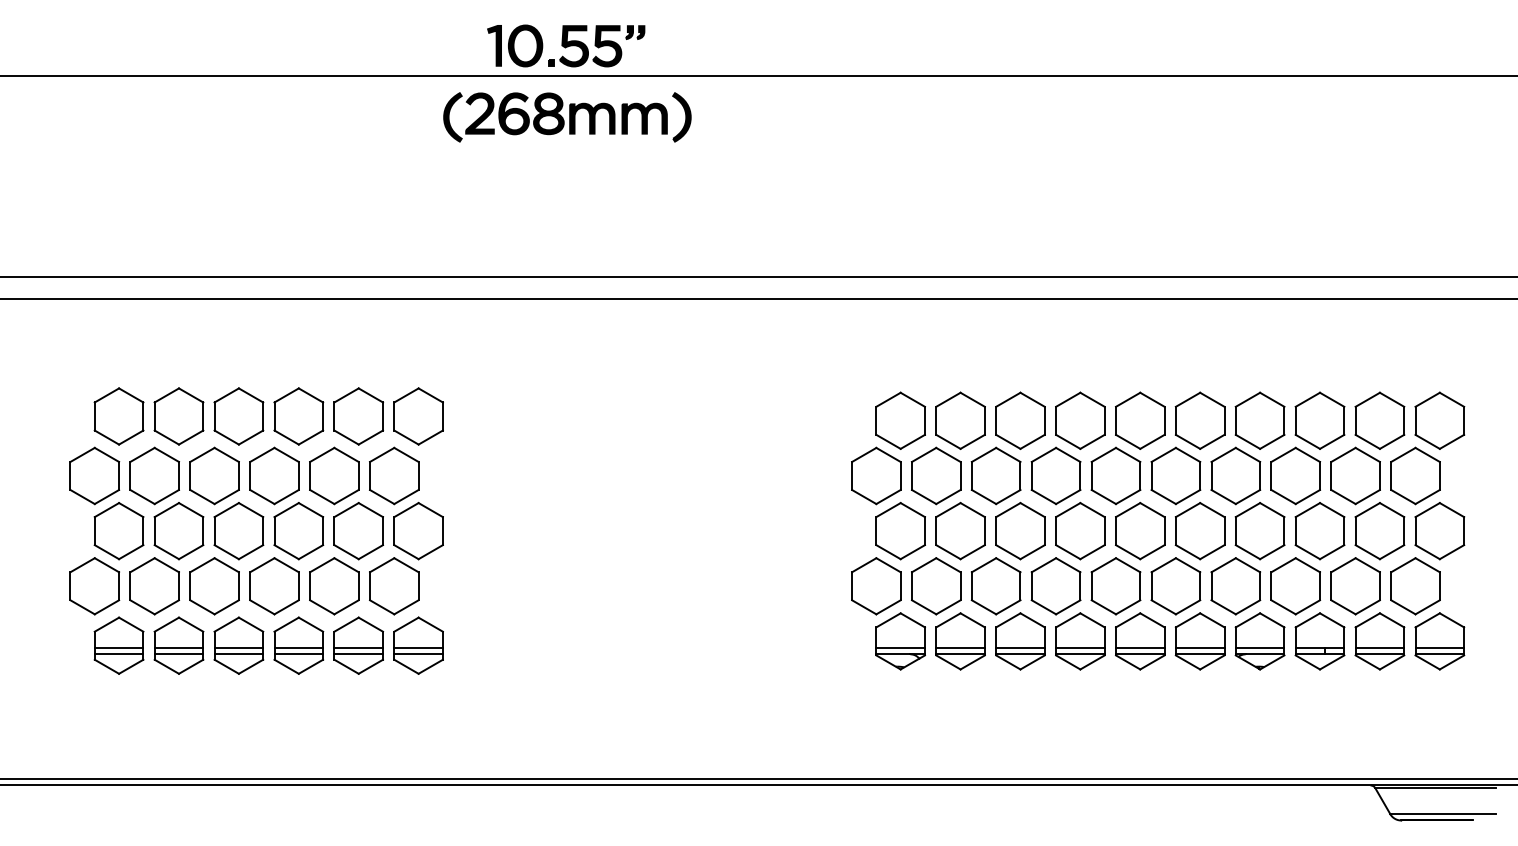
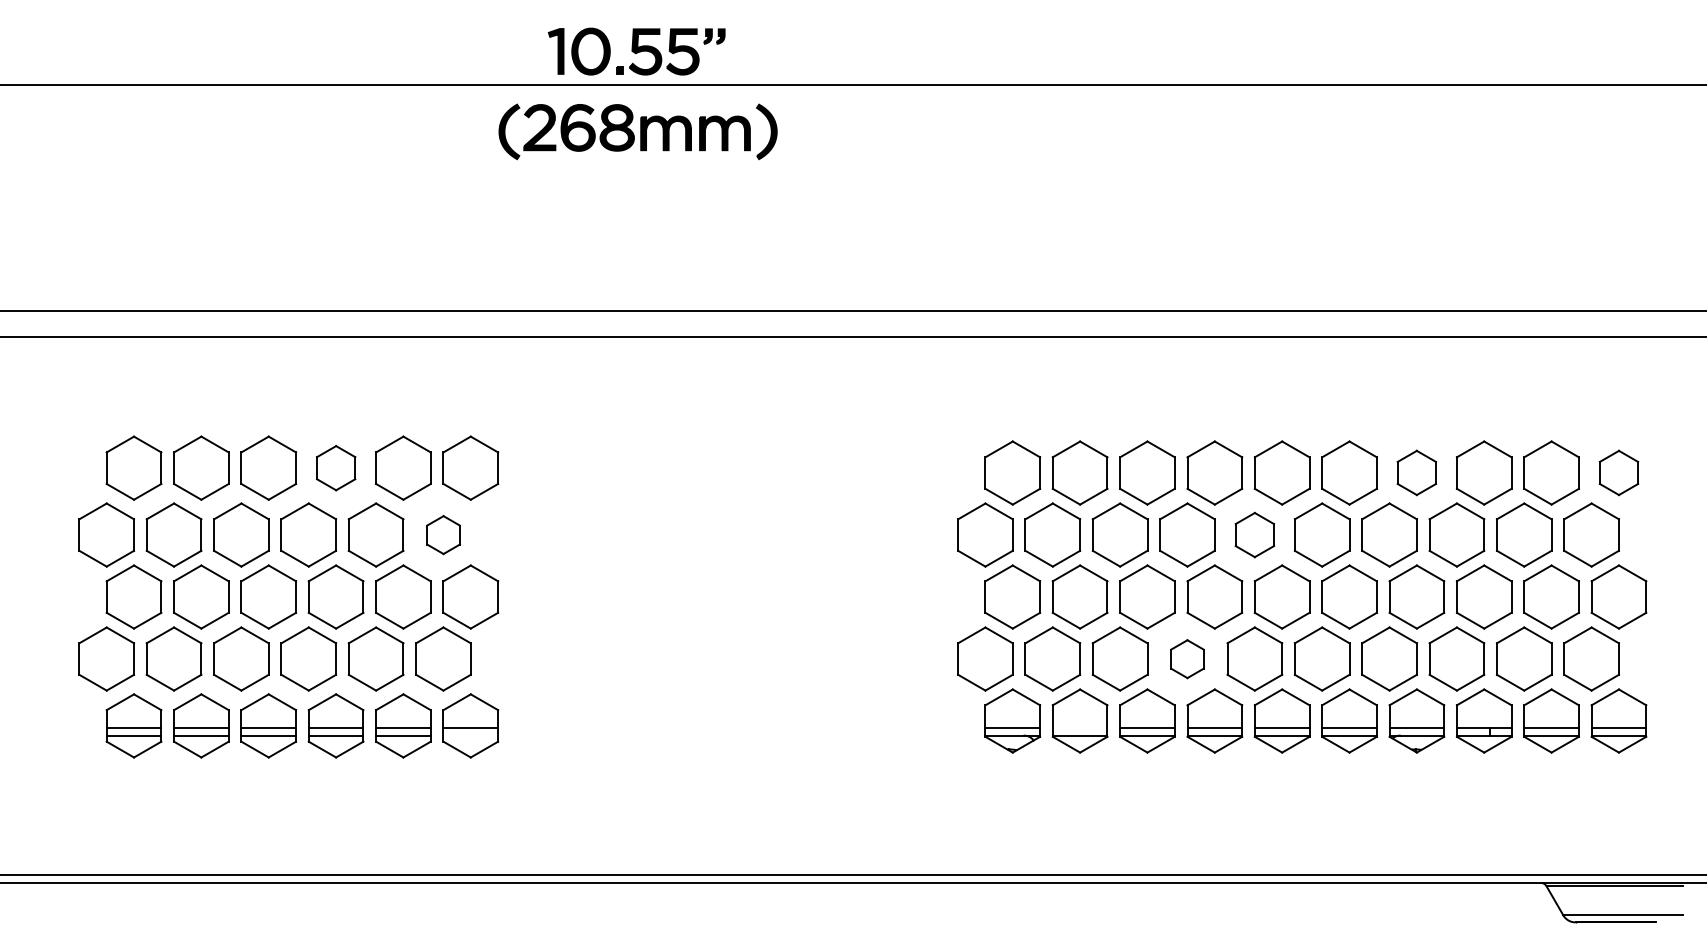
part: (298, 416) -> (335, 468), size x0.7
part: (1259, 420) -> (1416, 472), size x0.7
part: (1439, 420) -> (1618, 472), size x0.7
part: (394, 475) -> (443, 534), size x0.6
part: (1115, 475) -> (1254, 534), size x0.7
part: (1055, 586) -> (1186, 659), size x0.6
line: (960, 647) -> (1080, 727), removed
line: (418, 654) -> (470, 735), removed

